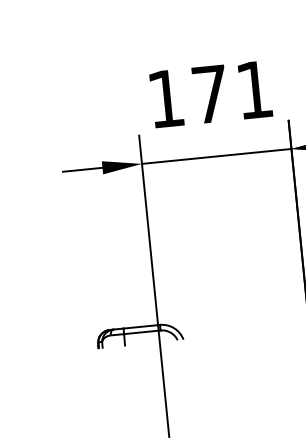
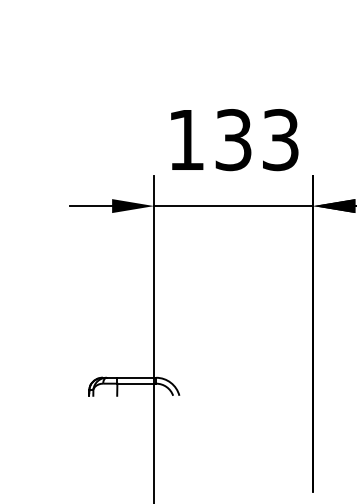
text: (231, 92) -> (256, 140), 171 -> 133

